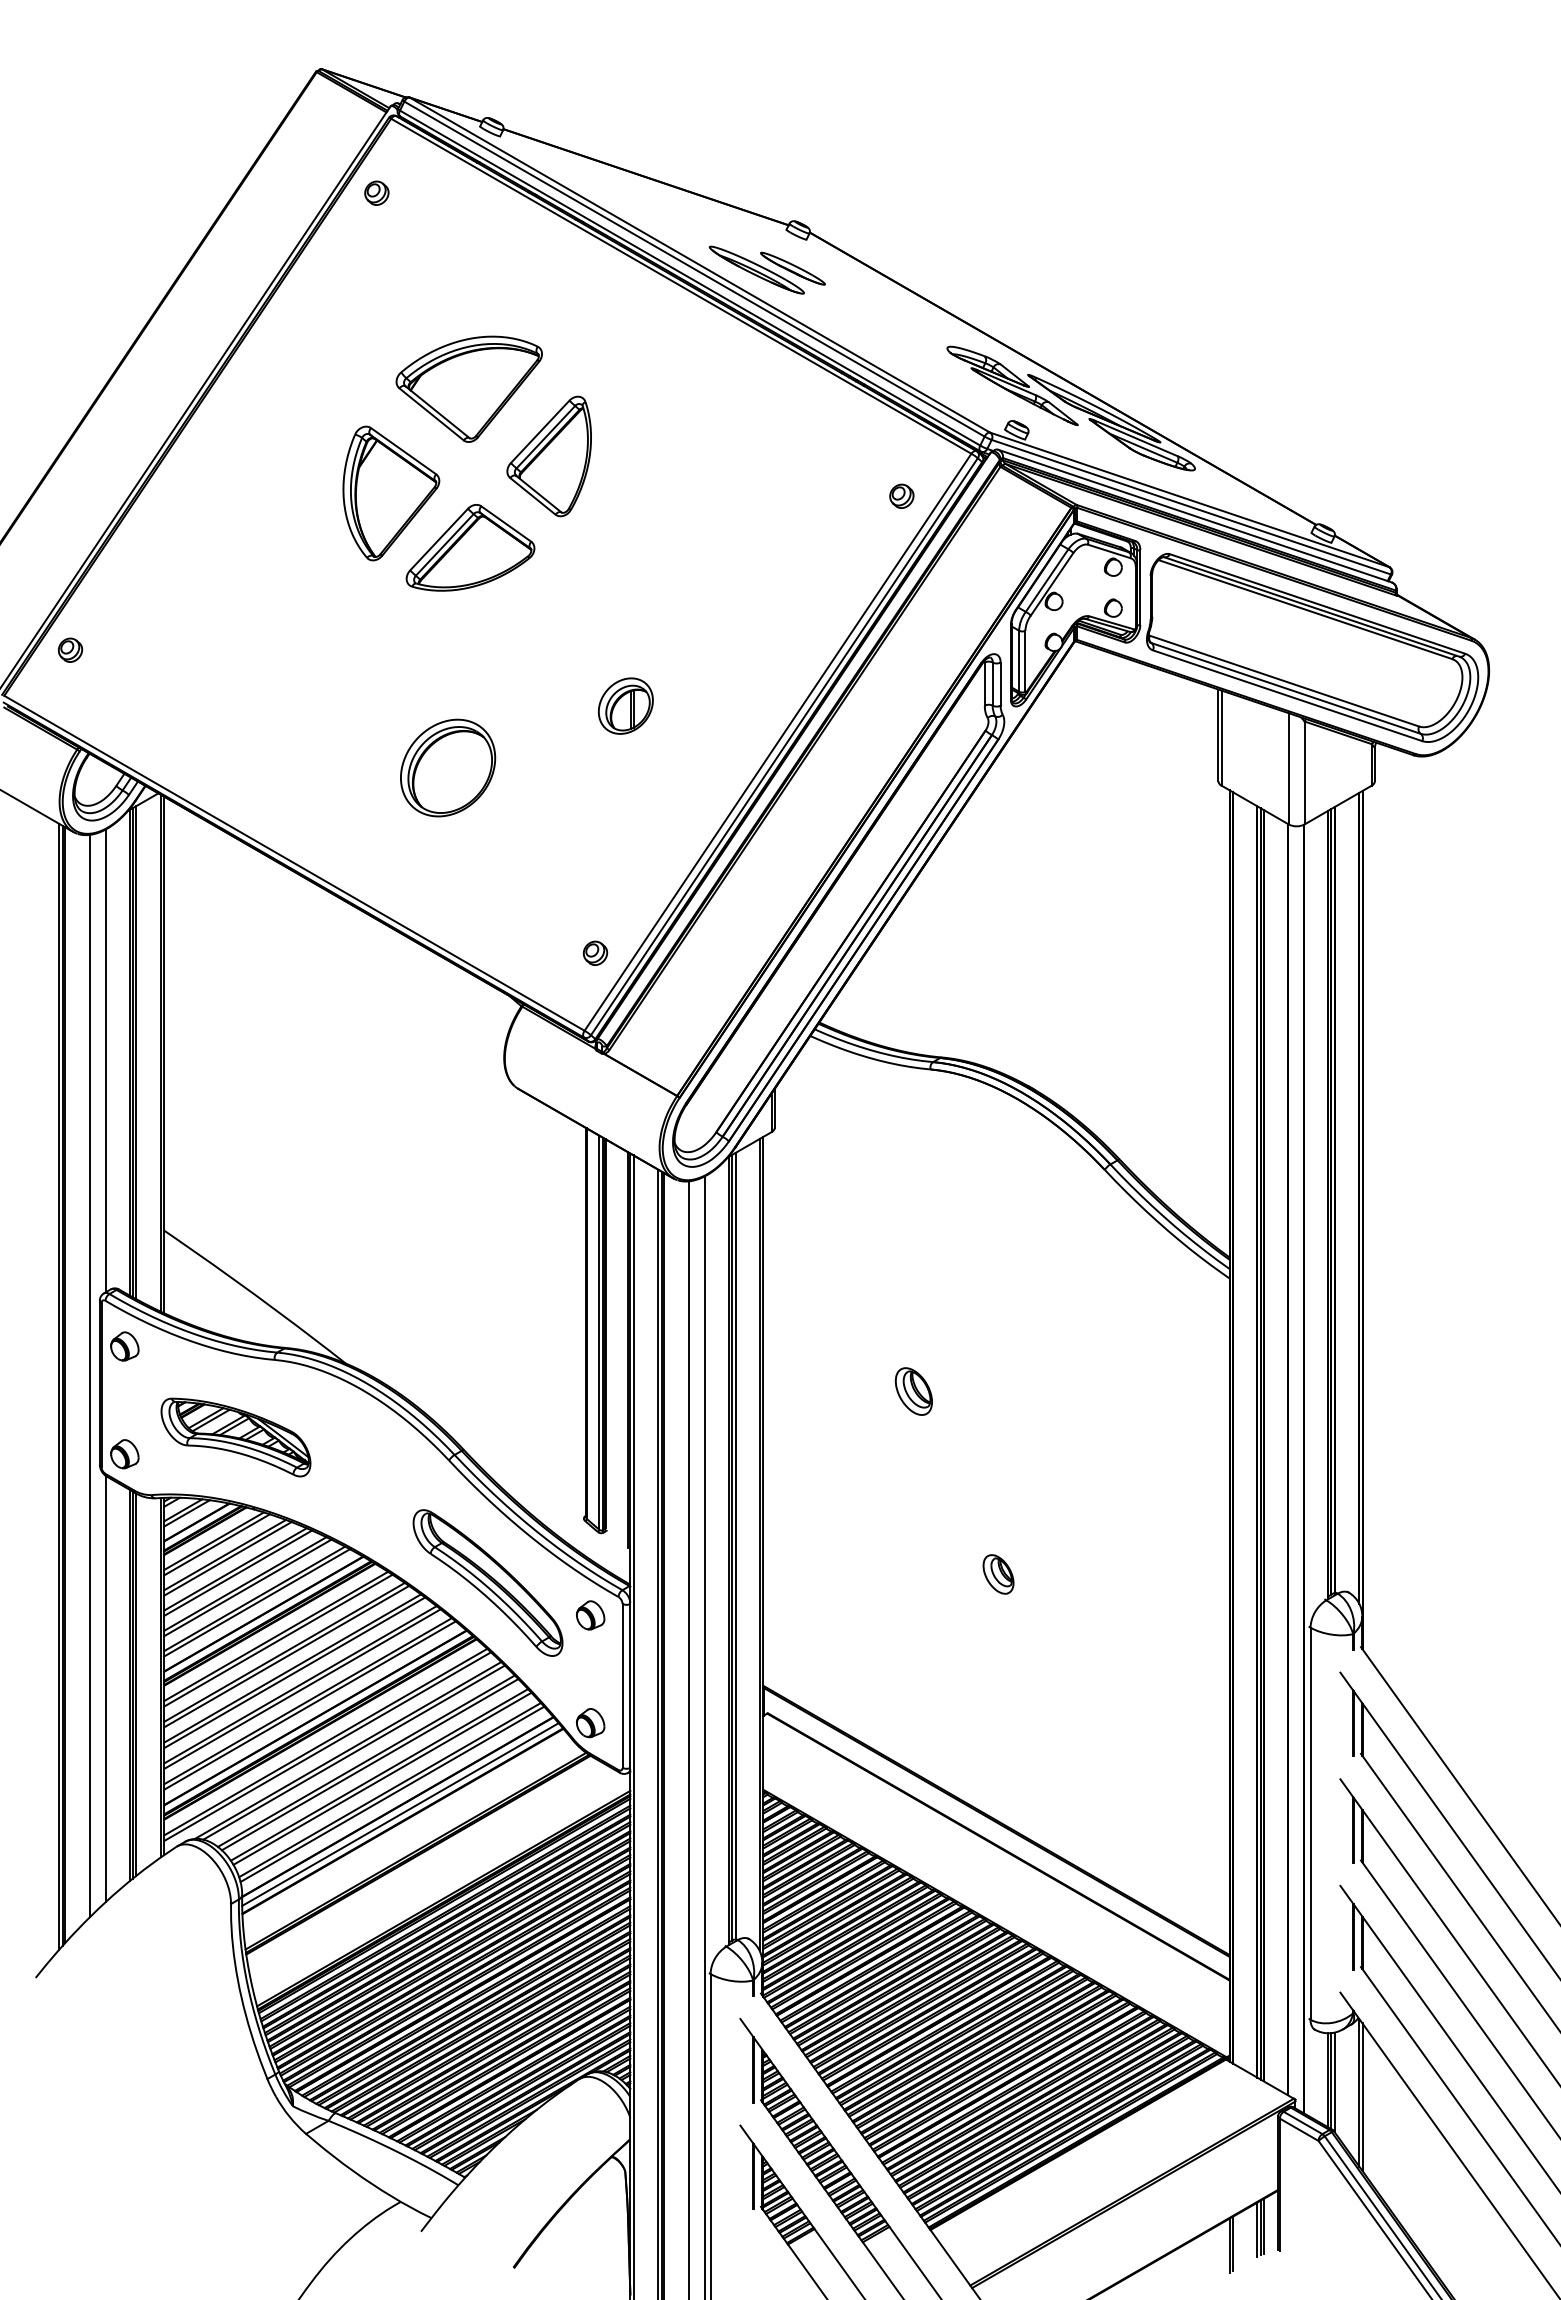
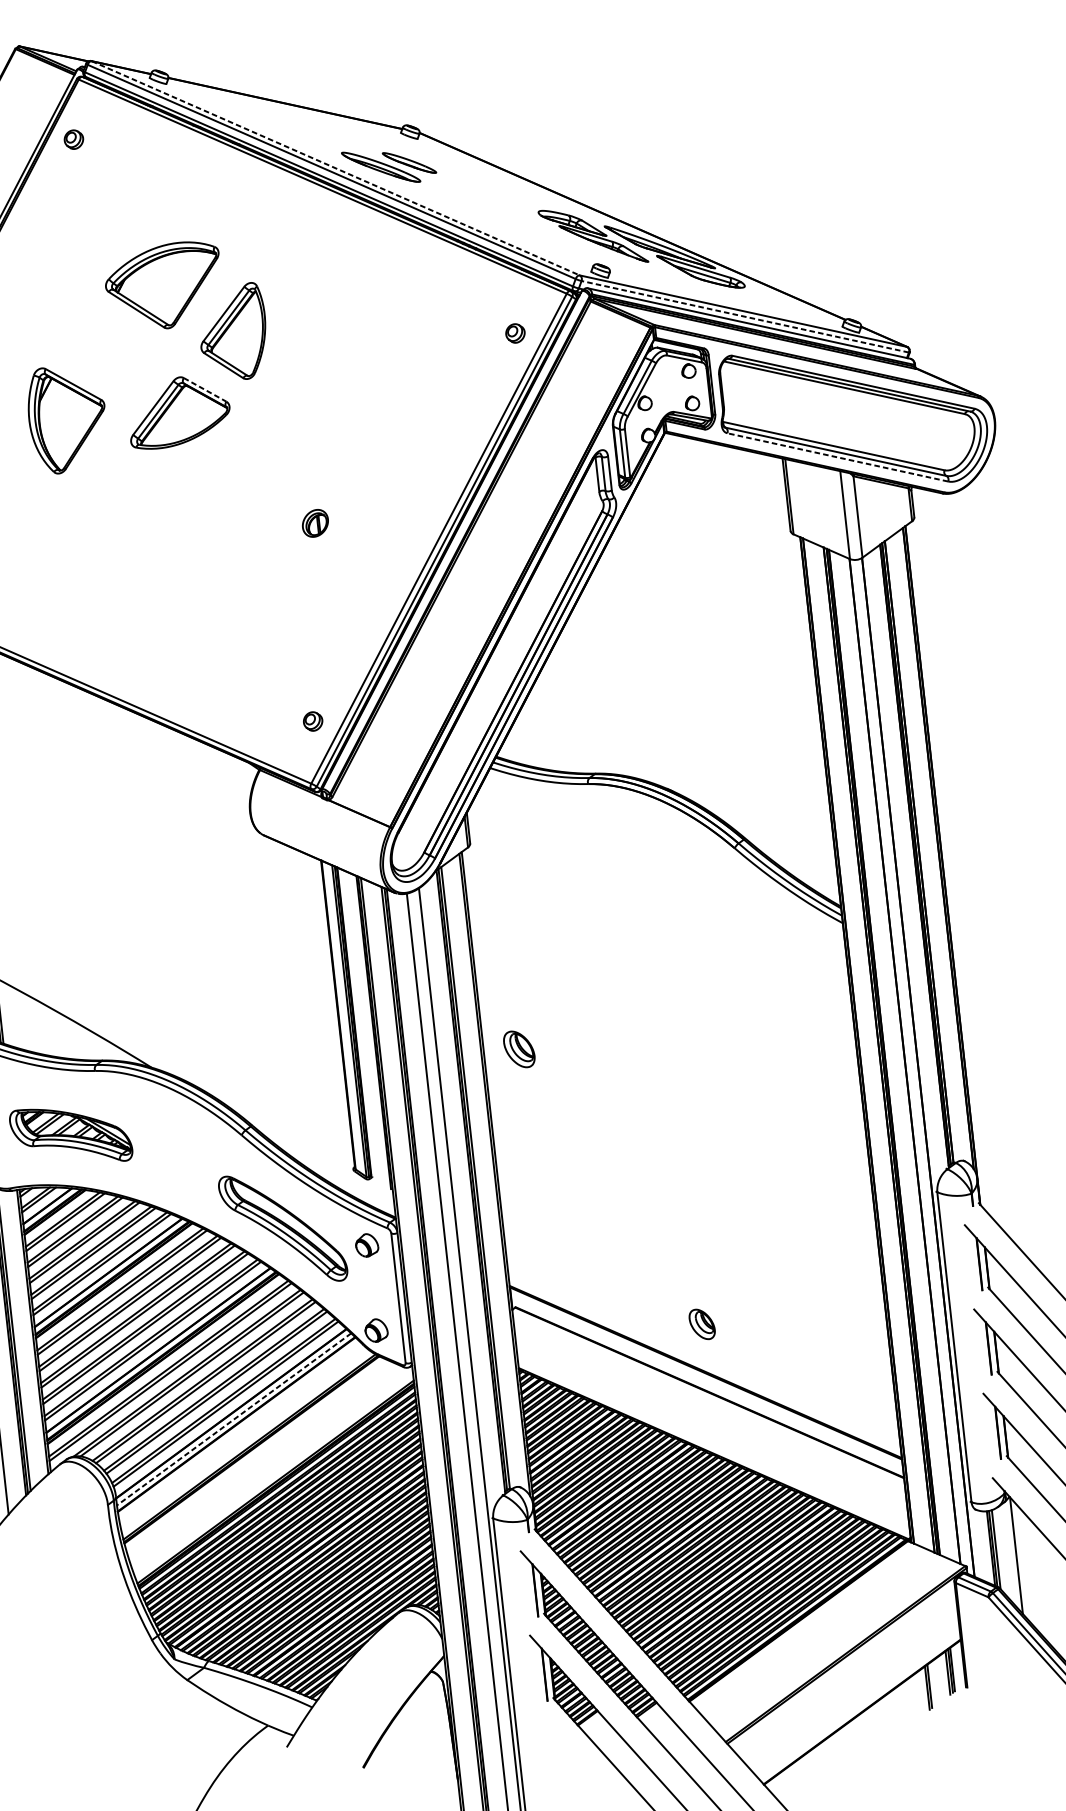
line: (700, 265) -> (336, 168), solid -> dashed
part: (391, 493) -> (67, 419), moved
line: (1191, 507) -> (745, 317), solid -> dashed
line: (506, 523) -> (205, 389), solid -> dashed
line: (1287, 695) -> (837, 457), solid -> dashed
part: (625, 705) -> (315, 522), size x0.6
part: (448, 767) -> (180, 587), removed
part: (913, 1391) -> (518, 1049), moved
part: (998, 1574) -> (702, 1324), moved
line: (400, 1814) -> (234, 1419), solid -> dashed
line: (1362, 2097) -> (1019, 1559), removed

